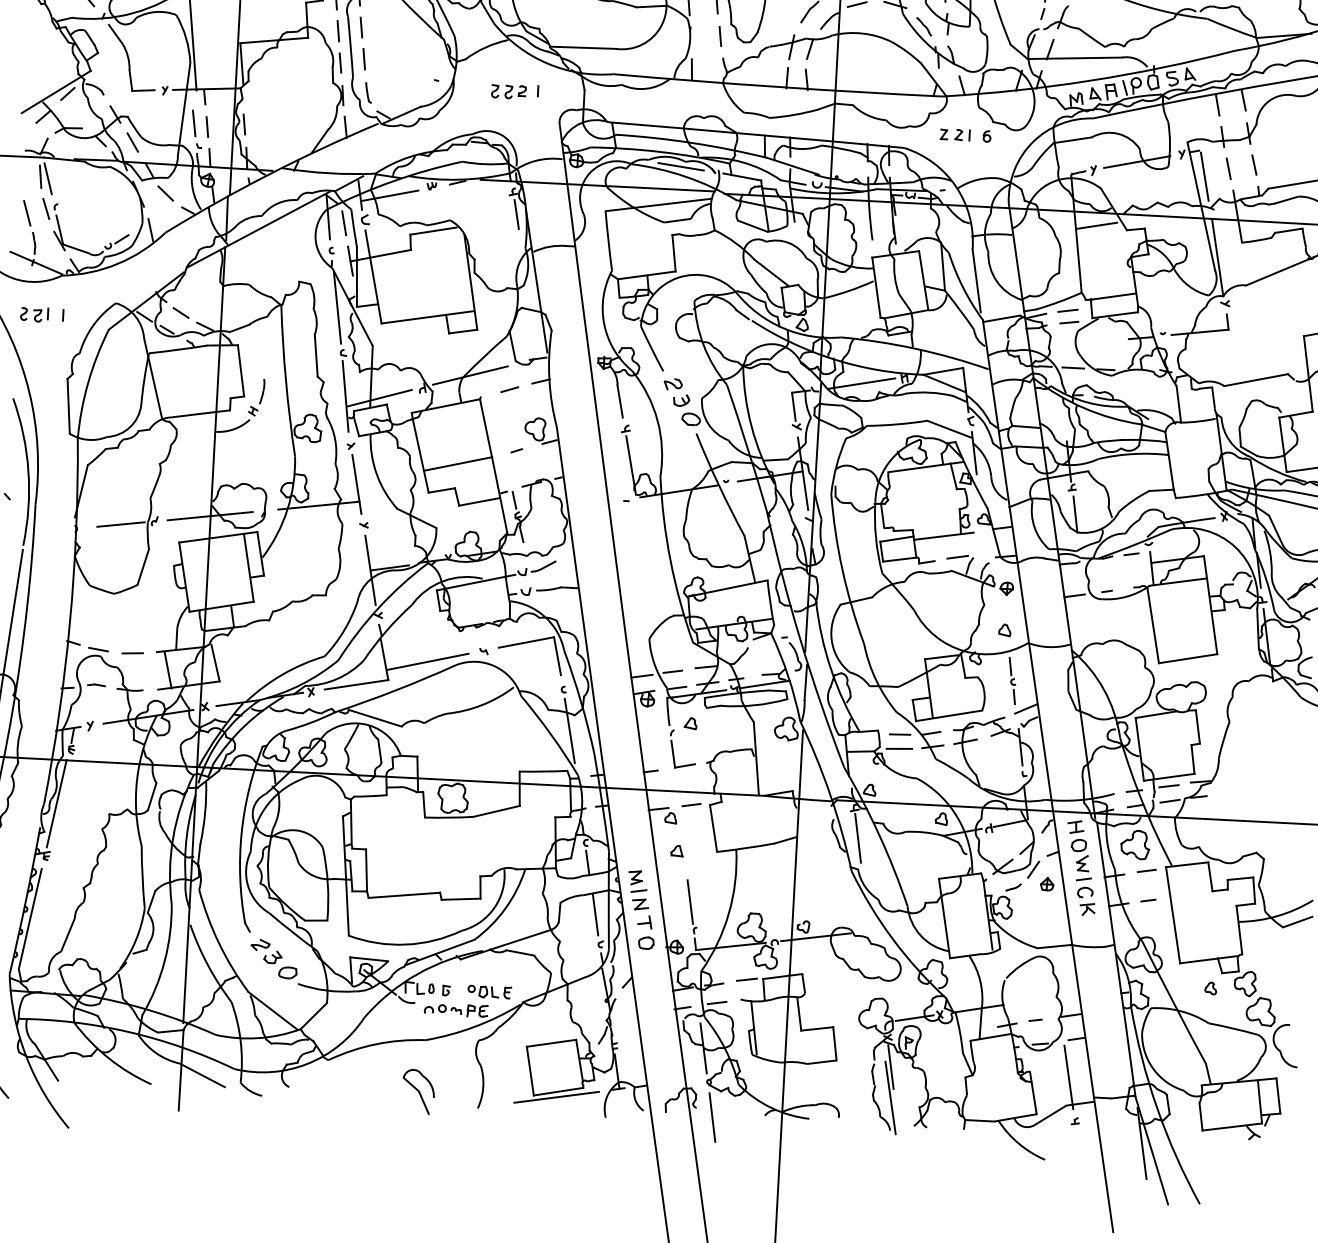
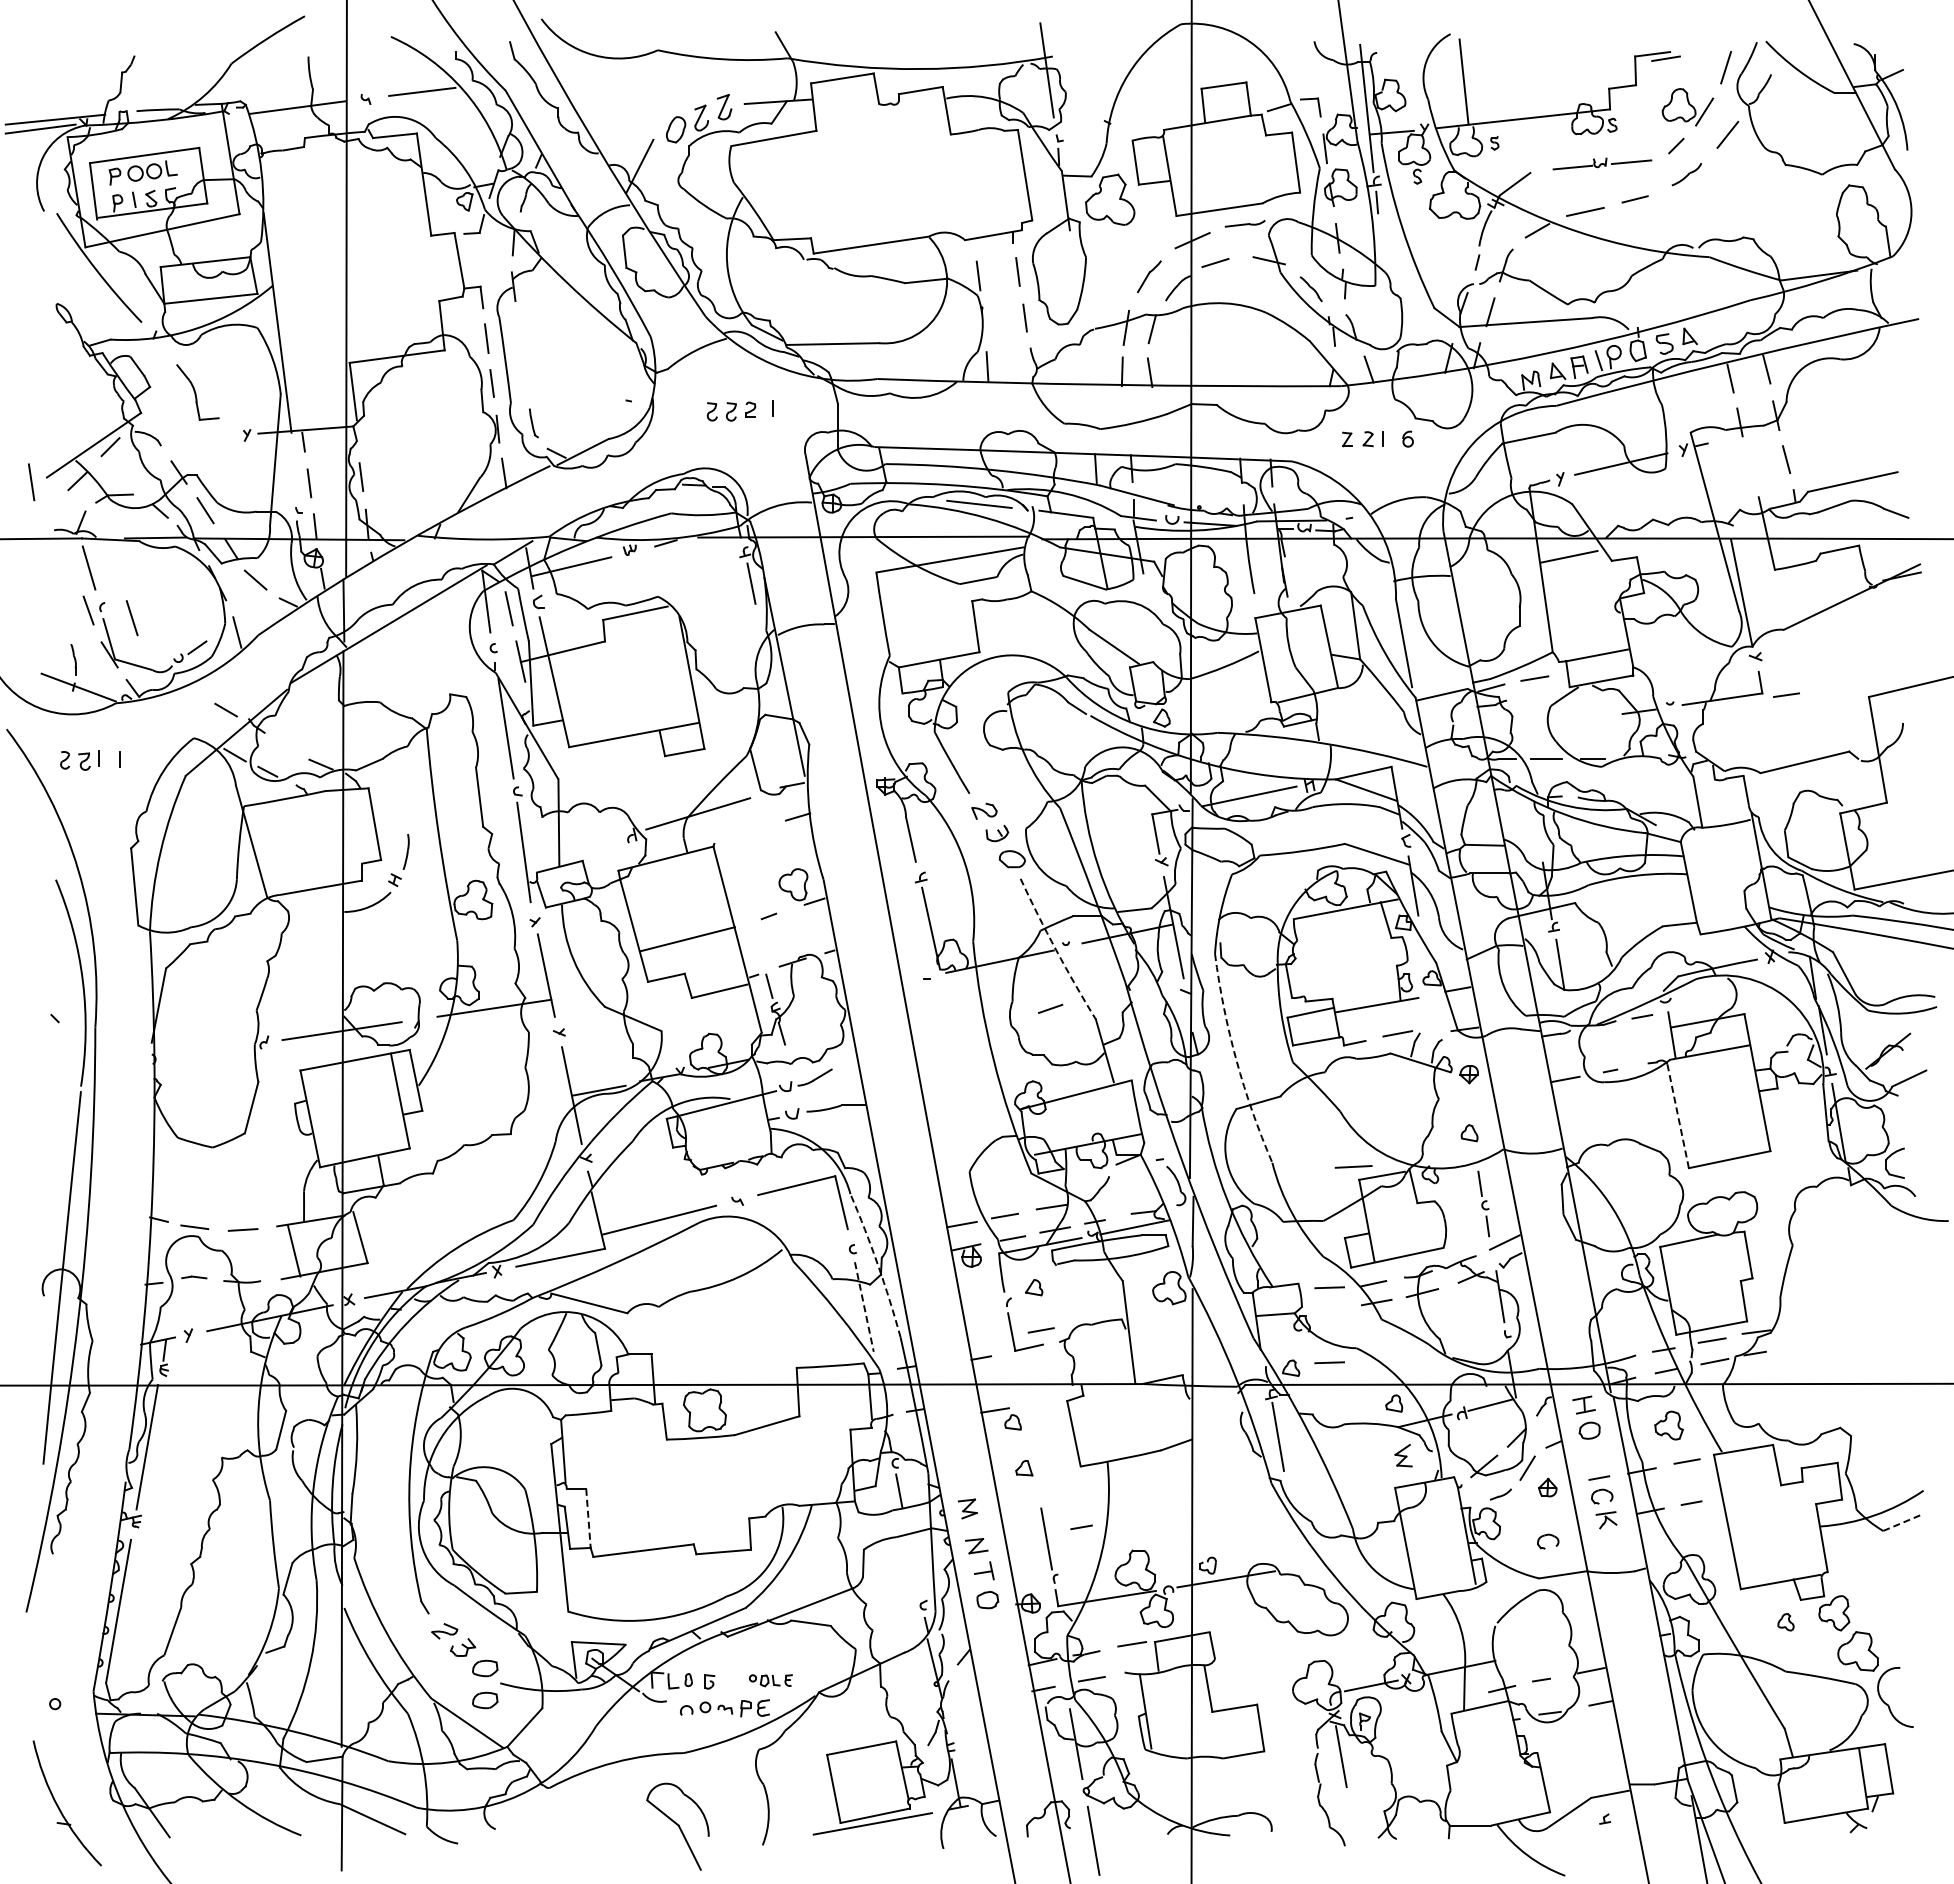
line: (361, 27) -> (518, 331), removed
part: (131, 58) -> (197, 392), size x0.6
line: (363, 59) -> (524, 376), removed
line: (194, 123) -> (31, 482), moved
line: (1228, 168) -> (1750, 466), removed
line: (40, 176) -> (78, 565), removed
line: (1204, 176) -> (1717, 479), removed
line: (26, 213) -> (131, 618), moved
line: (180, 312) -> (225, 709), moved
line: (1069, 322) -> (1786, 694), moved
line: (509, 389) -> (1050, 1008), moved
line: (379, 398) -> (571, 852), removed
arc: (719, 485) -> (1056, 950), solid -> dashed
line: (121, 524) -> (217, 1049), removed
arc: (842, 570) -> (1236, 1060), solid -> dashed
line: (1153, 625) -> (1678, 1115), solid -> dashed
arc: (580, 701) -> (877, 1264), solid -> dashed
line: (569, 731) -> (864, 1307), solid -> dashed
line: (899, 748) -> (1353, 1166), moved
line: (897, 787) -> (1329, 1362), added
line: (691, 805) -> (1040, 1330), moved
part: (1134, 844) -> (1668, 1425), size x0.7
part: (1082, 863) -> (1403, 1455), moved
line: (366, 870) -> (588, 1518), solid -> dashed
line: (638, 890) -> (1081, 1526), moved
line: (595, 914) -> (913, 1563), removed
part: (1045, 922) -> (1548, 1541), added
line: (1297, 922) -> (1903, 1522), solid -> dashed
part: (489, 991) -> (770, 1680), size x0.7
part: (286, 995) -> (485, 1700), added
line: (1068, 1077) -> (1592, 1757), removed
part: (418, 1091) -> (677, 1825), size x1.4
line: (890, 1097) -> (1342, 1799), removed

